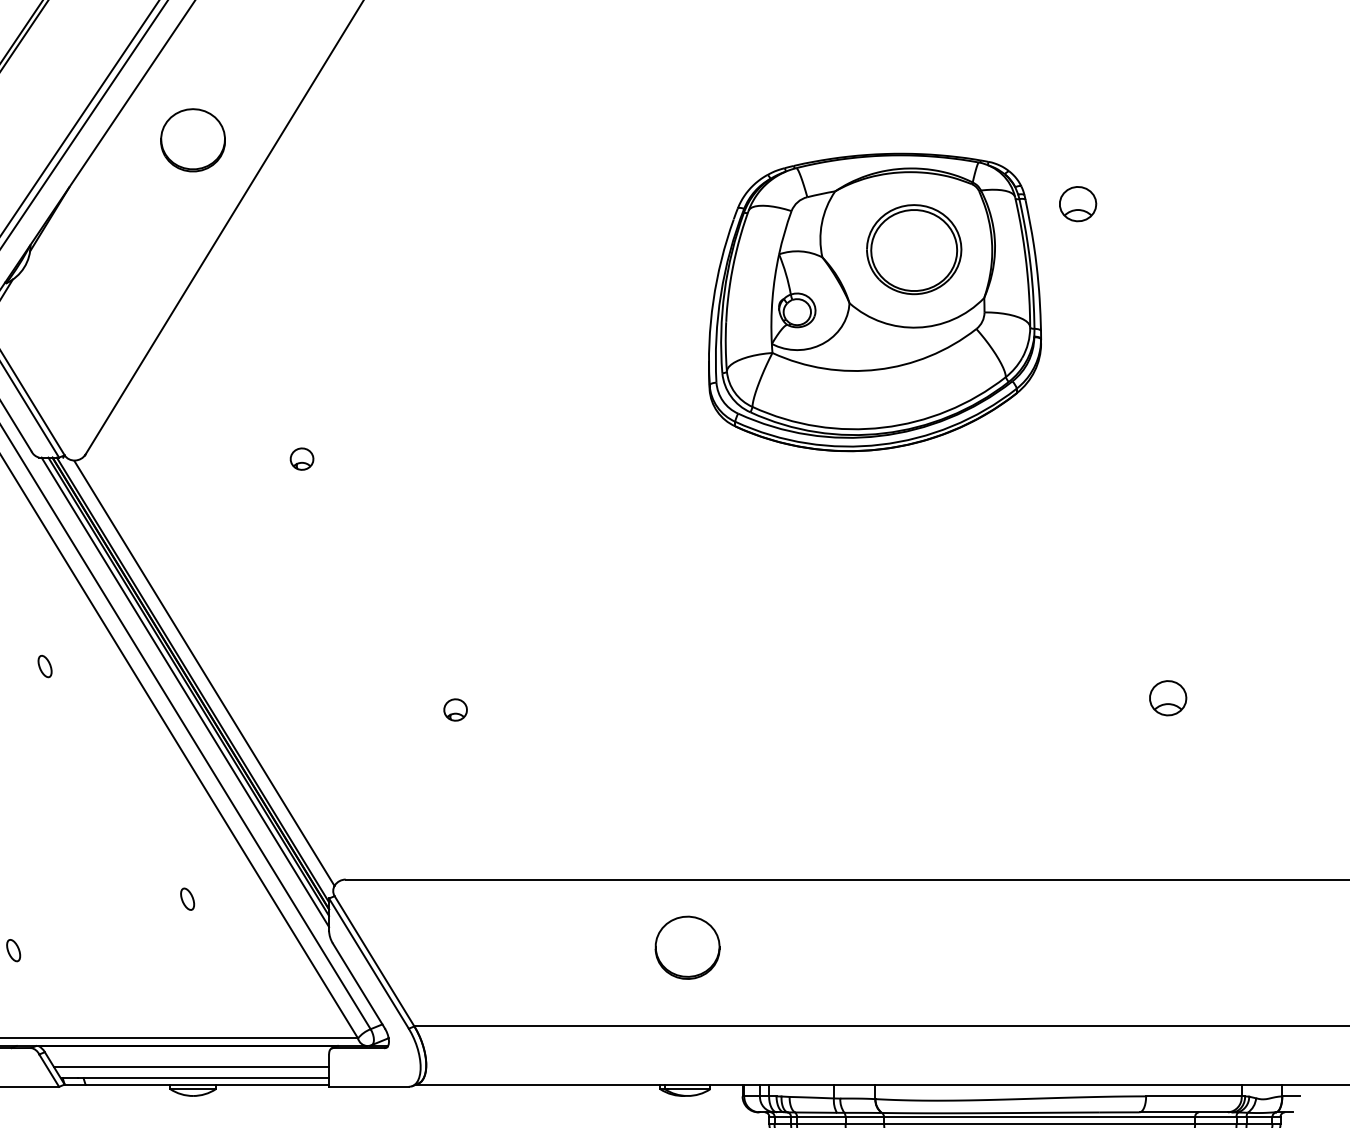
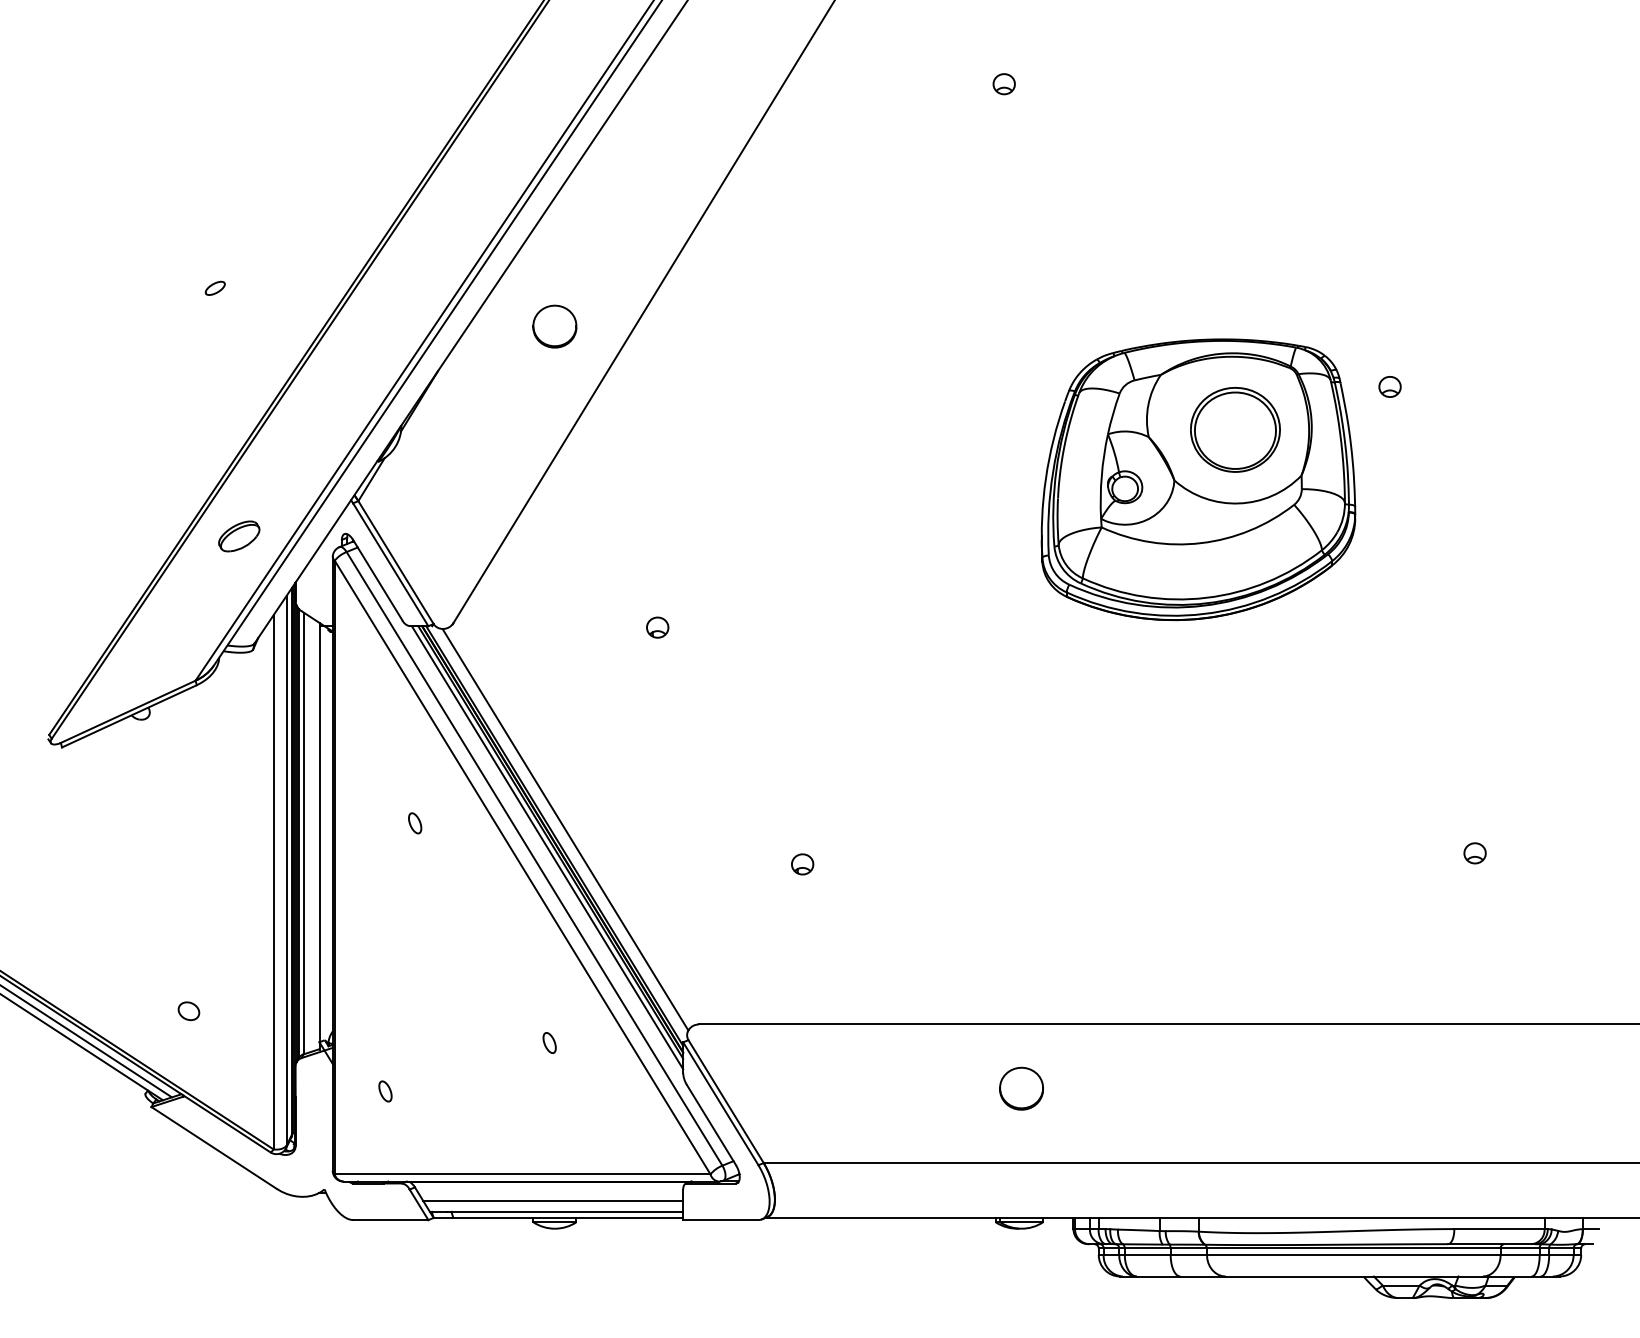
part: (192, 140) -> (554, 326), size x0.71
part: (1077, 203) -> (1389, 386), size x0.62
part: (1167, 698) -> (1474, 853), size x0.62
part: (687, 947) -> (1021, 1088), size x0.71

